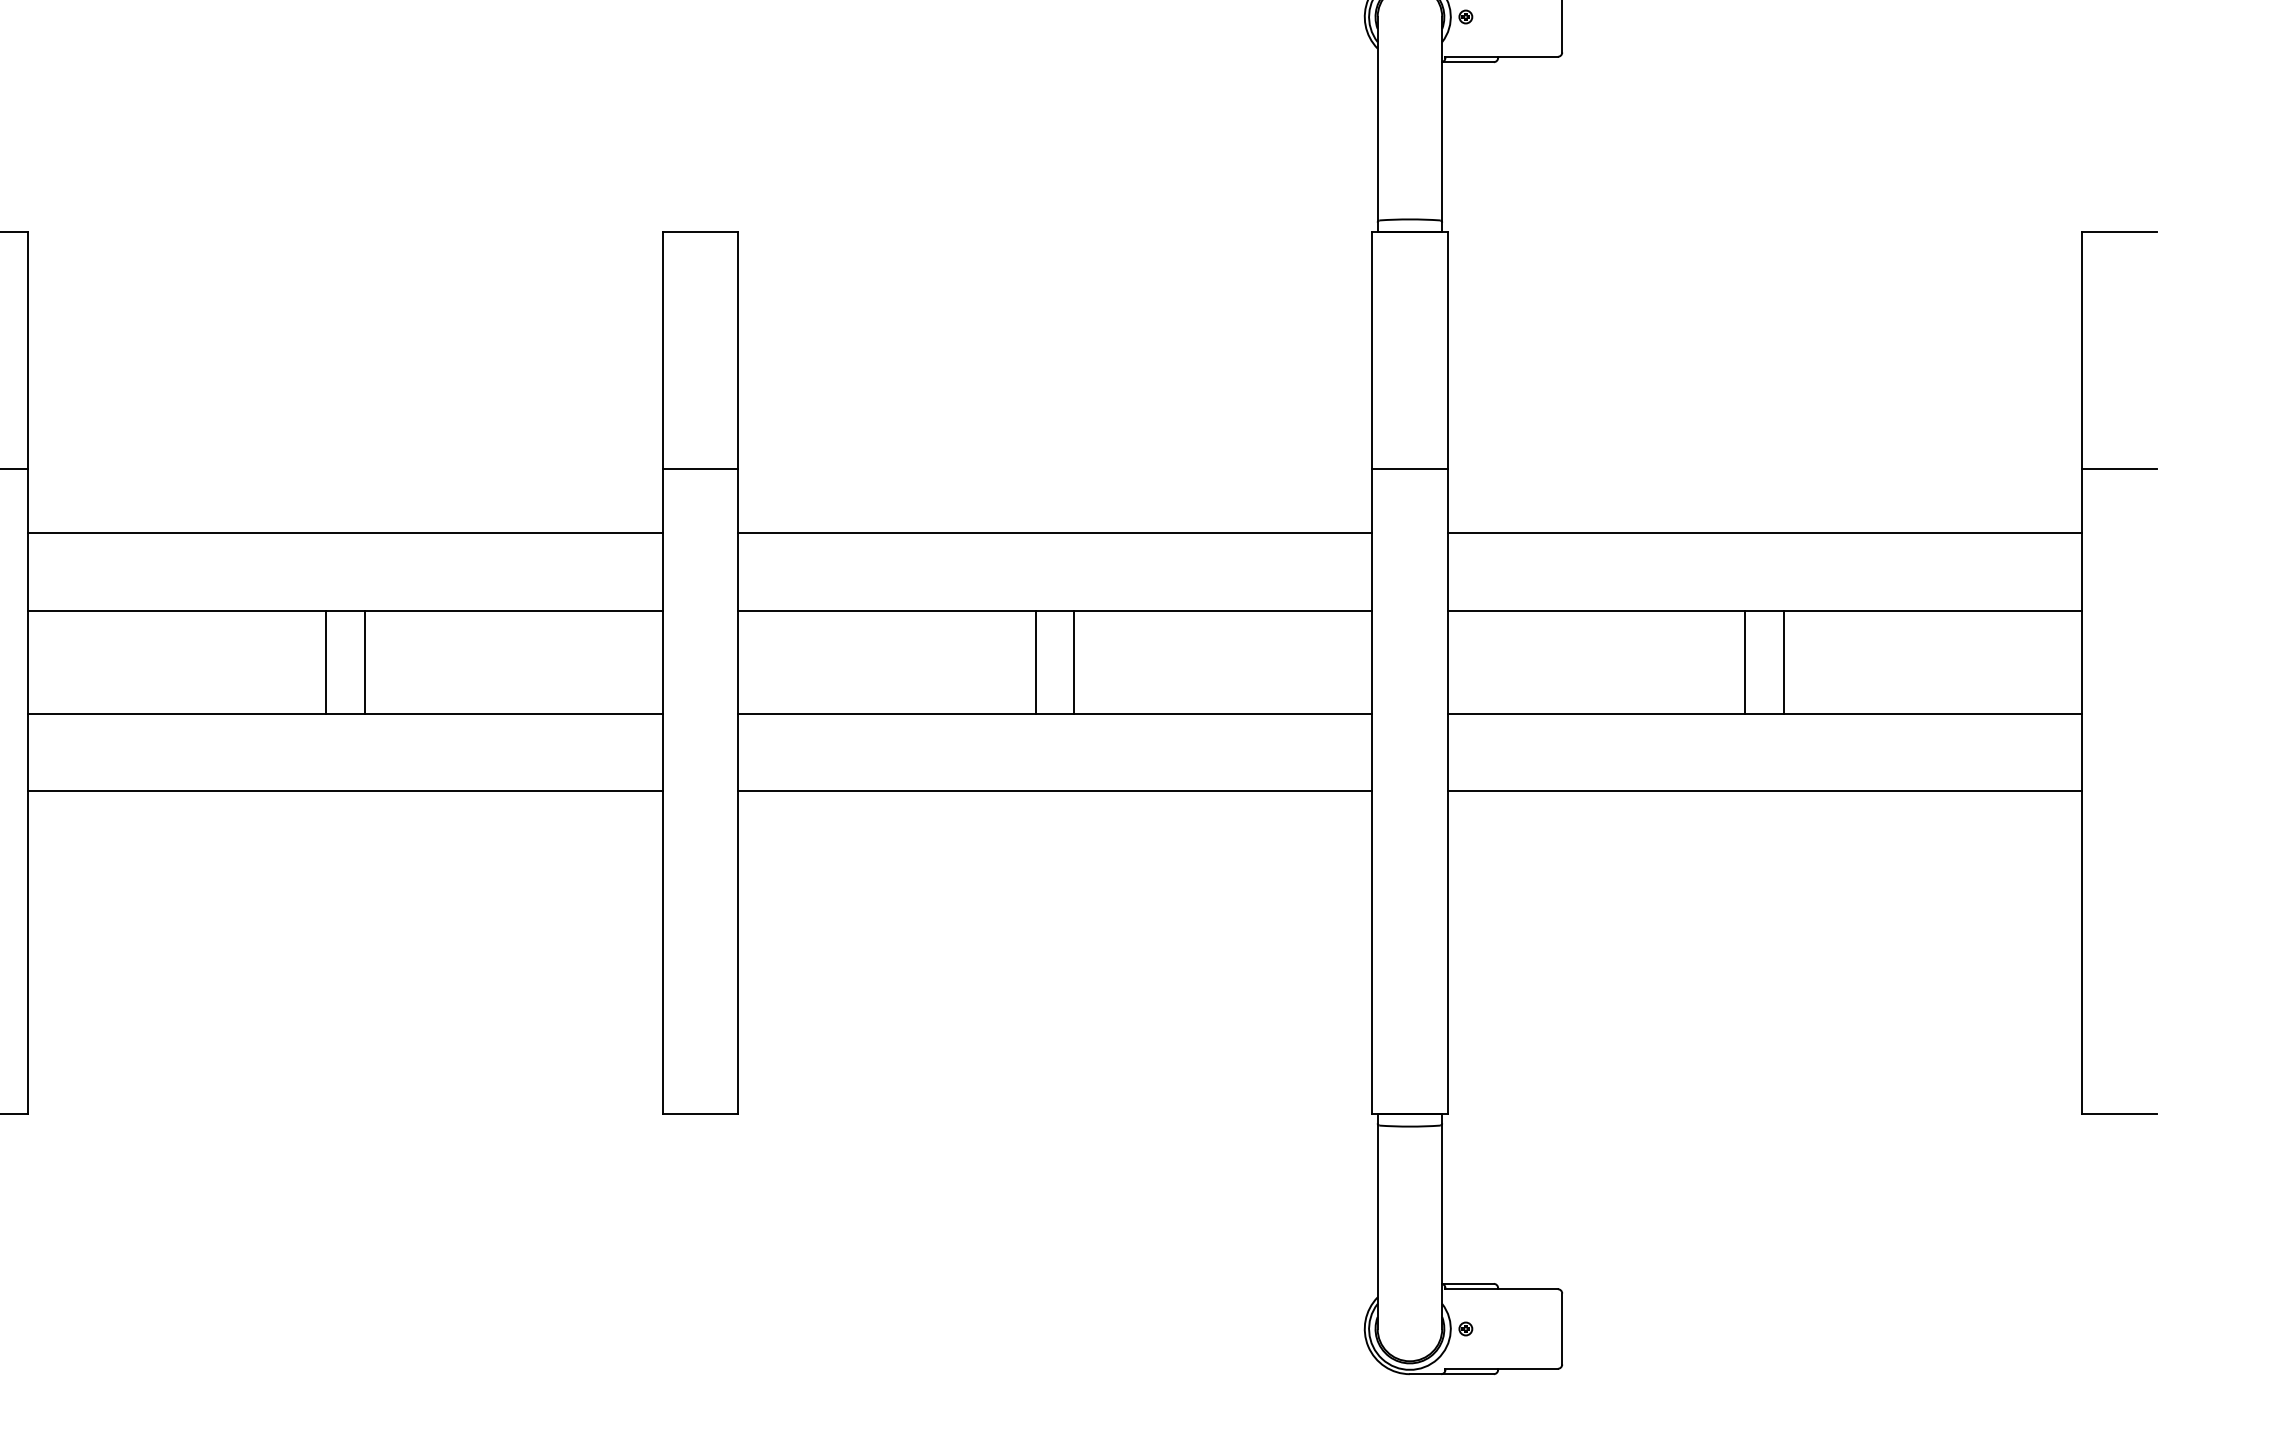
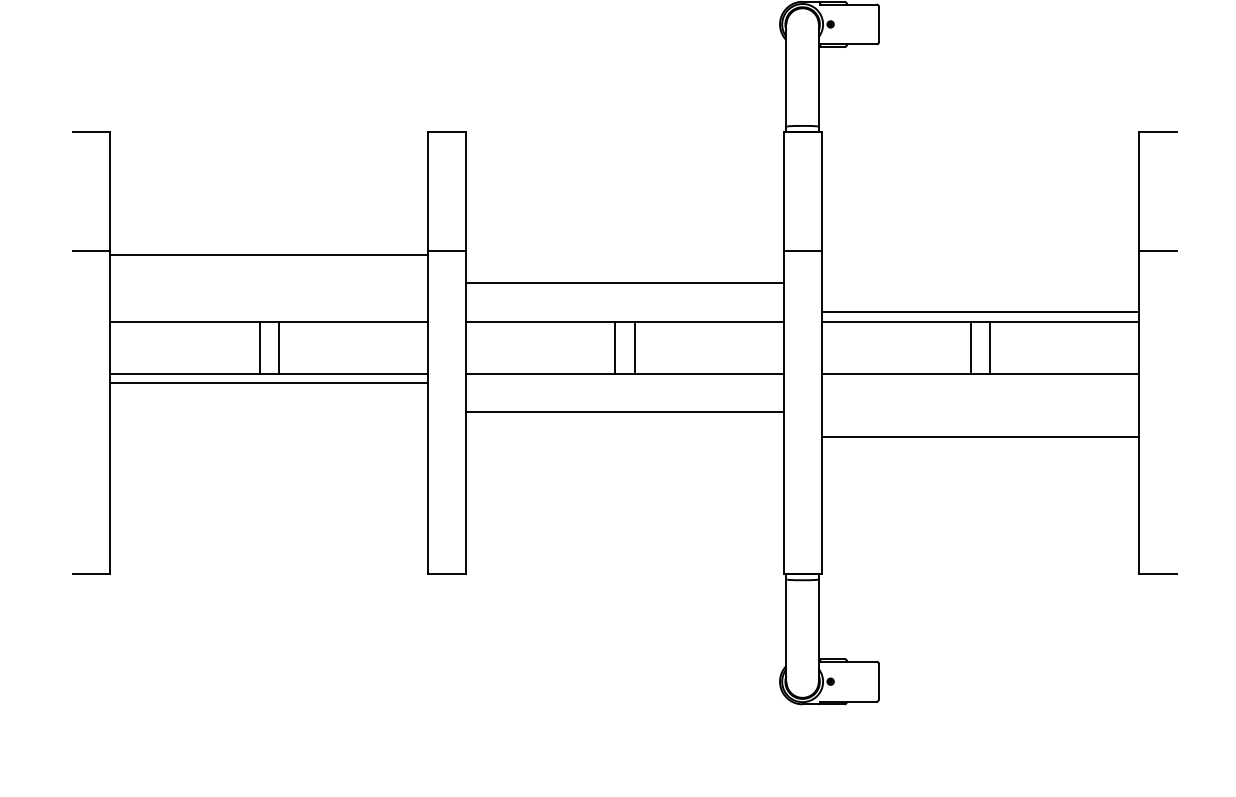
line: (345, 534) -> (269, 255), moved
line: (1764, 534) -> (980, 312), moved
line: (345, 791) -> (269, 383), moved
line: (1764, 791) -> (980, 437), moved

